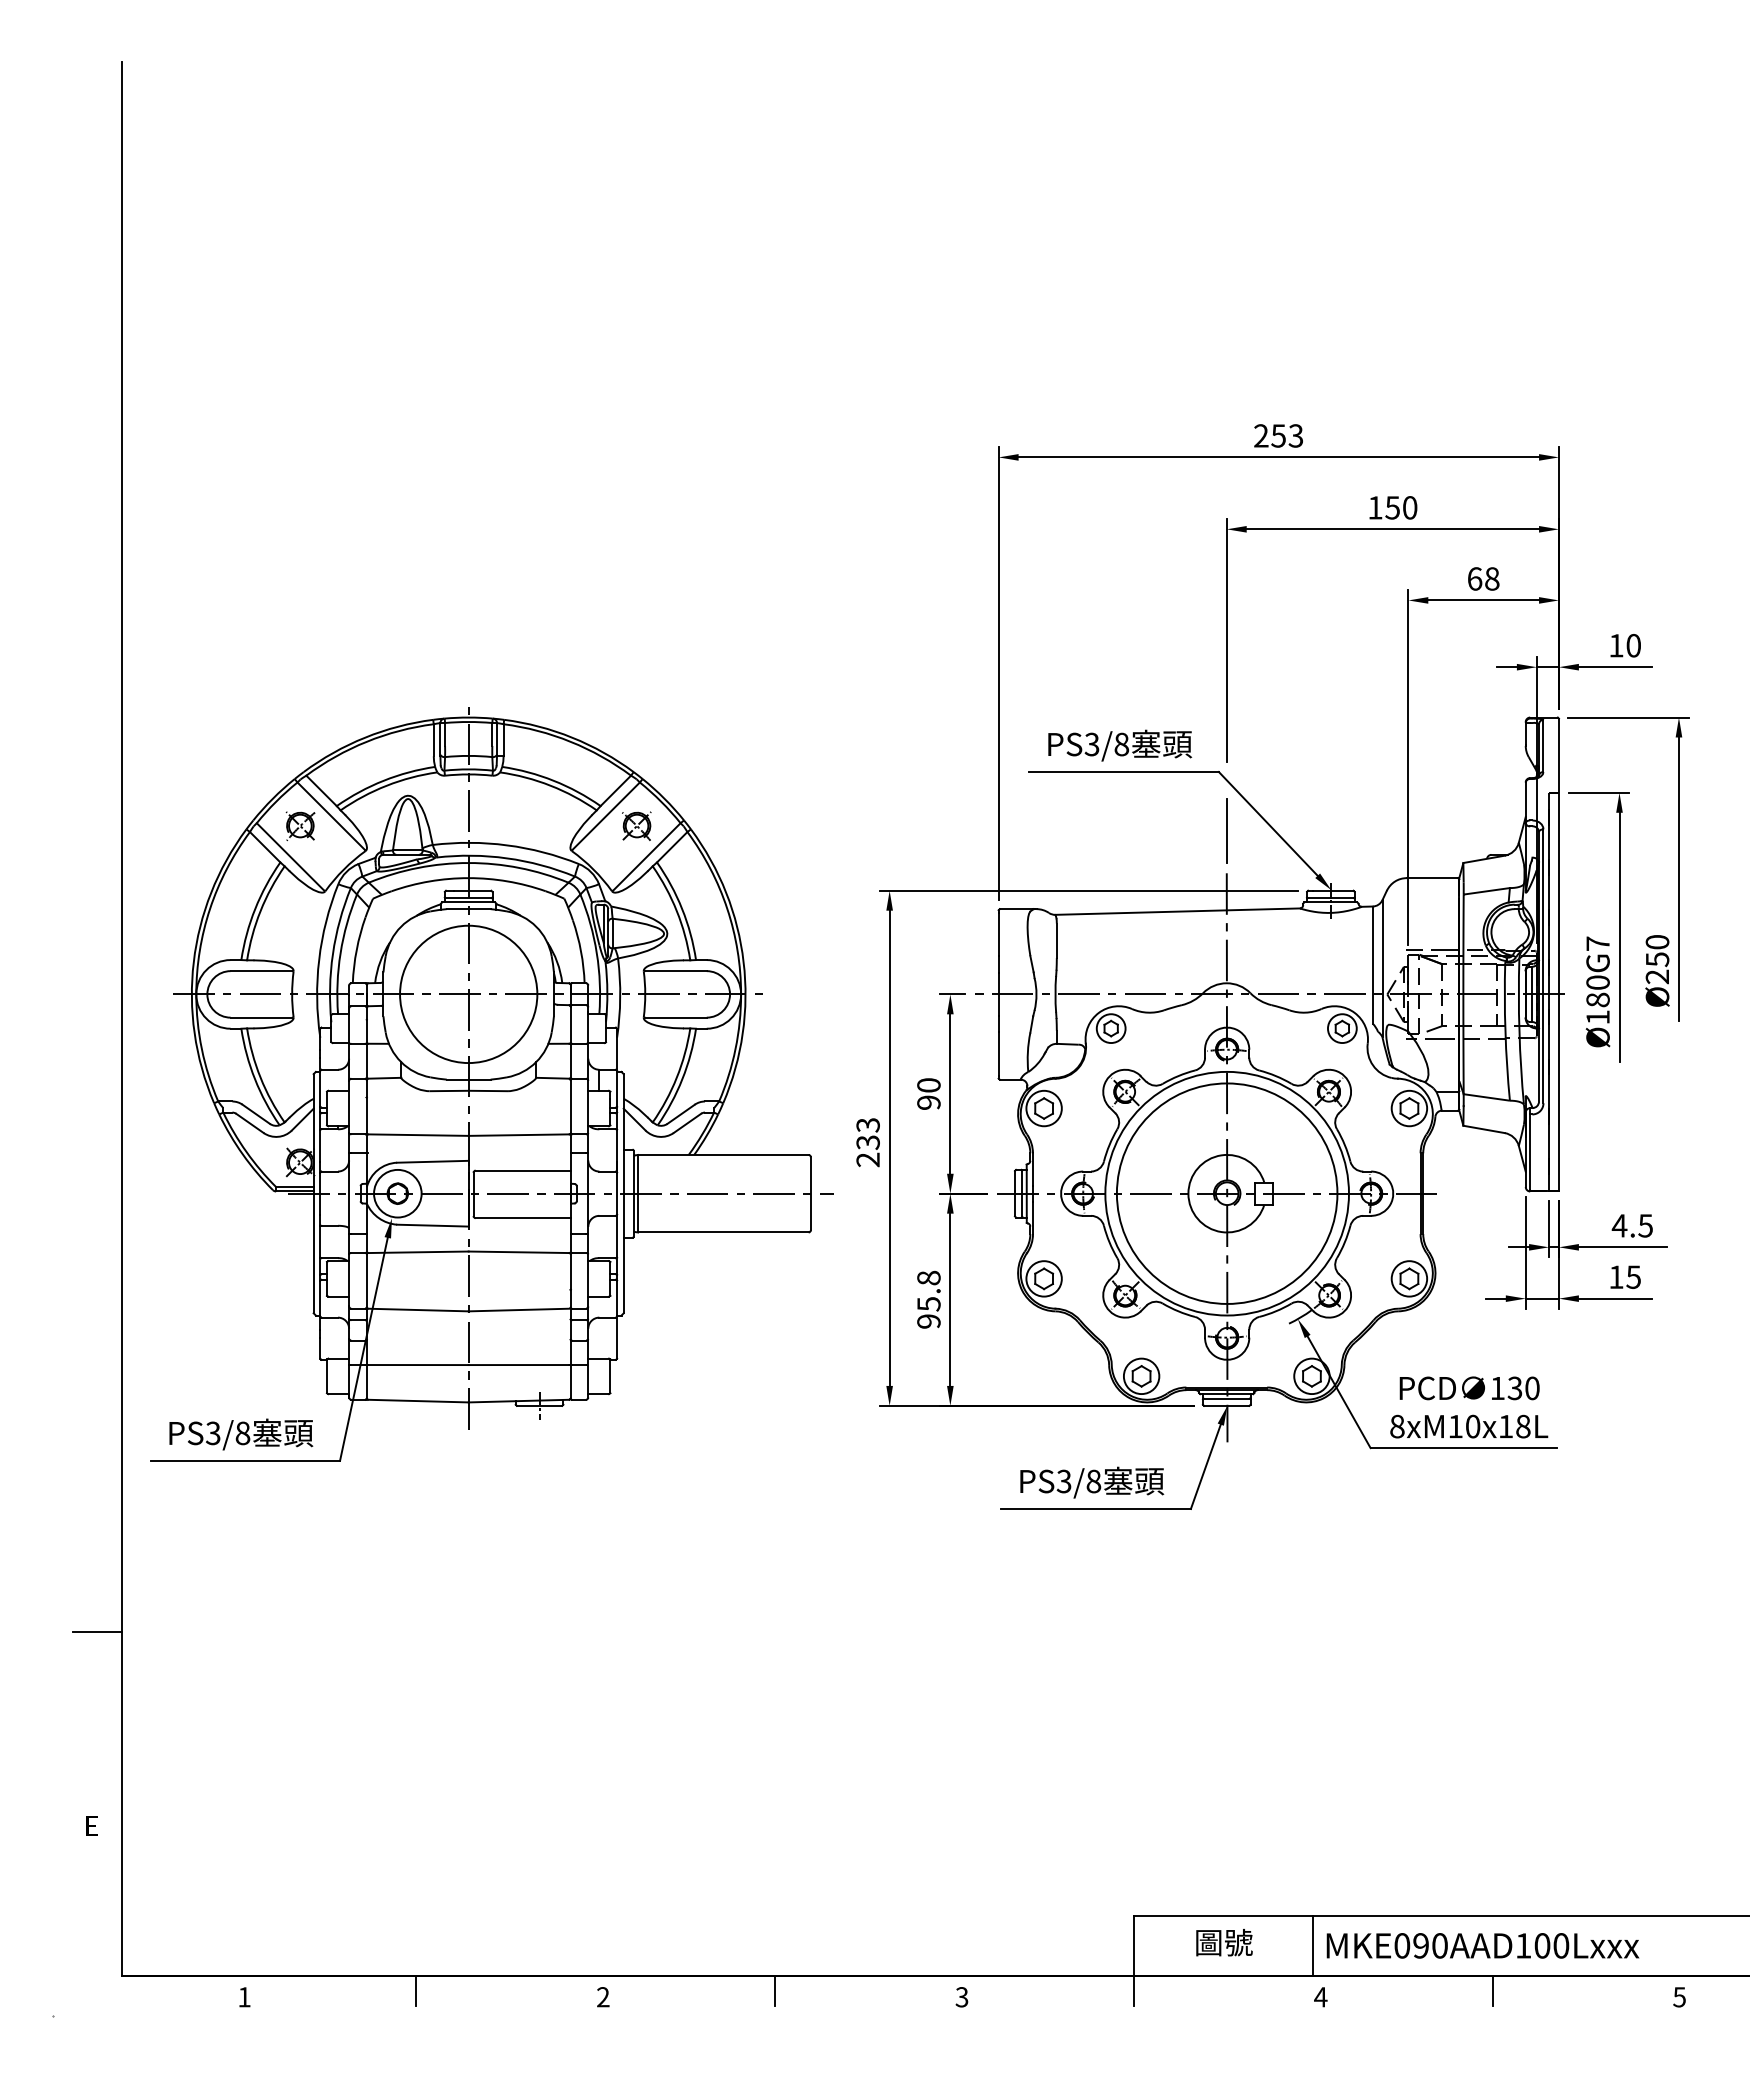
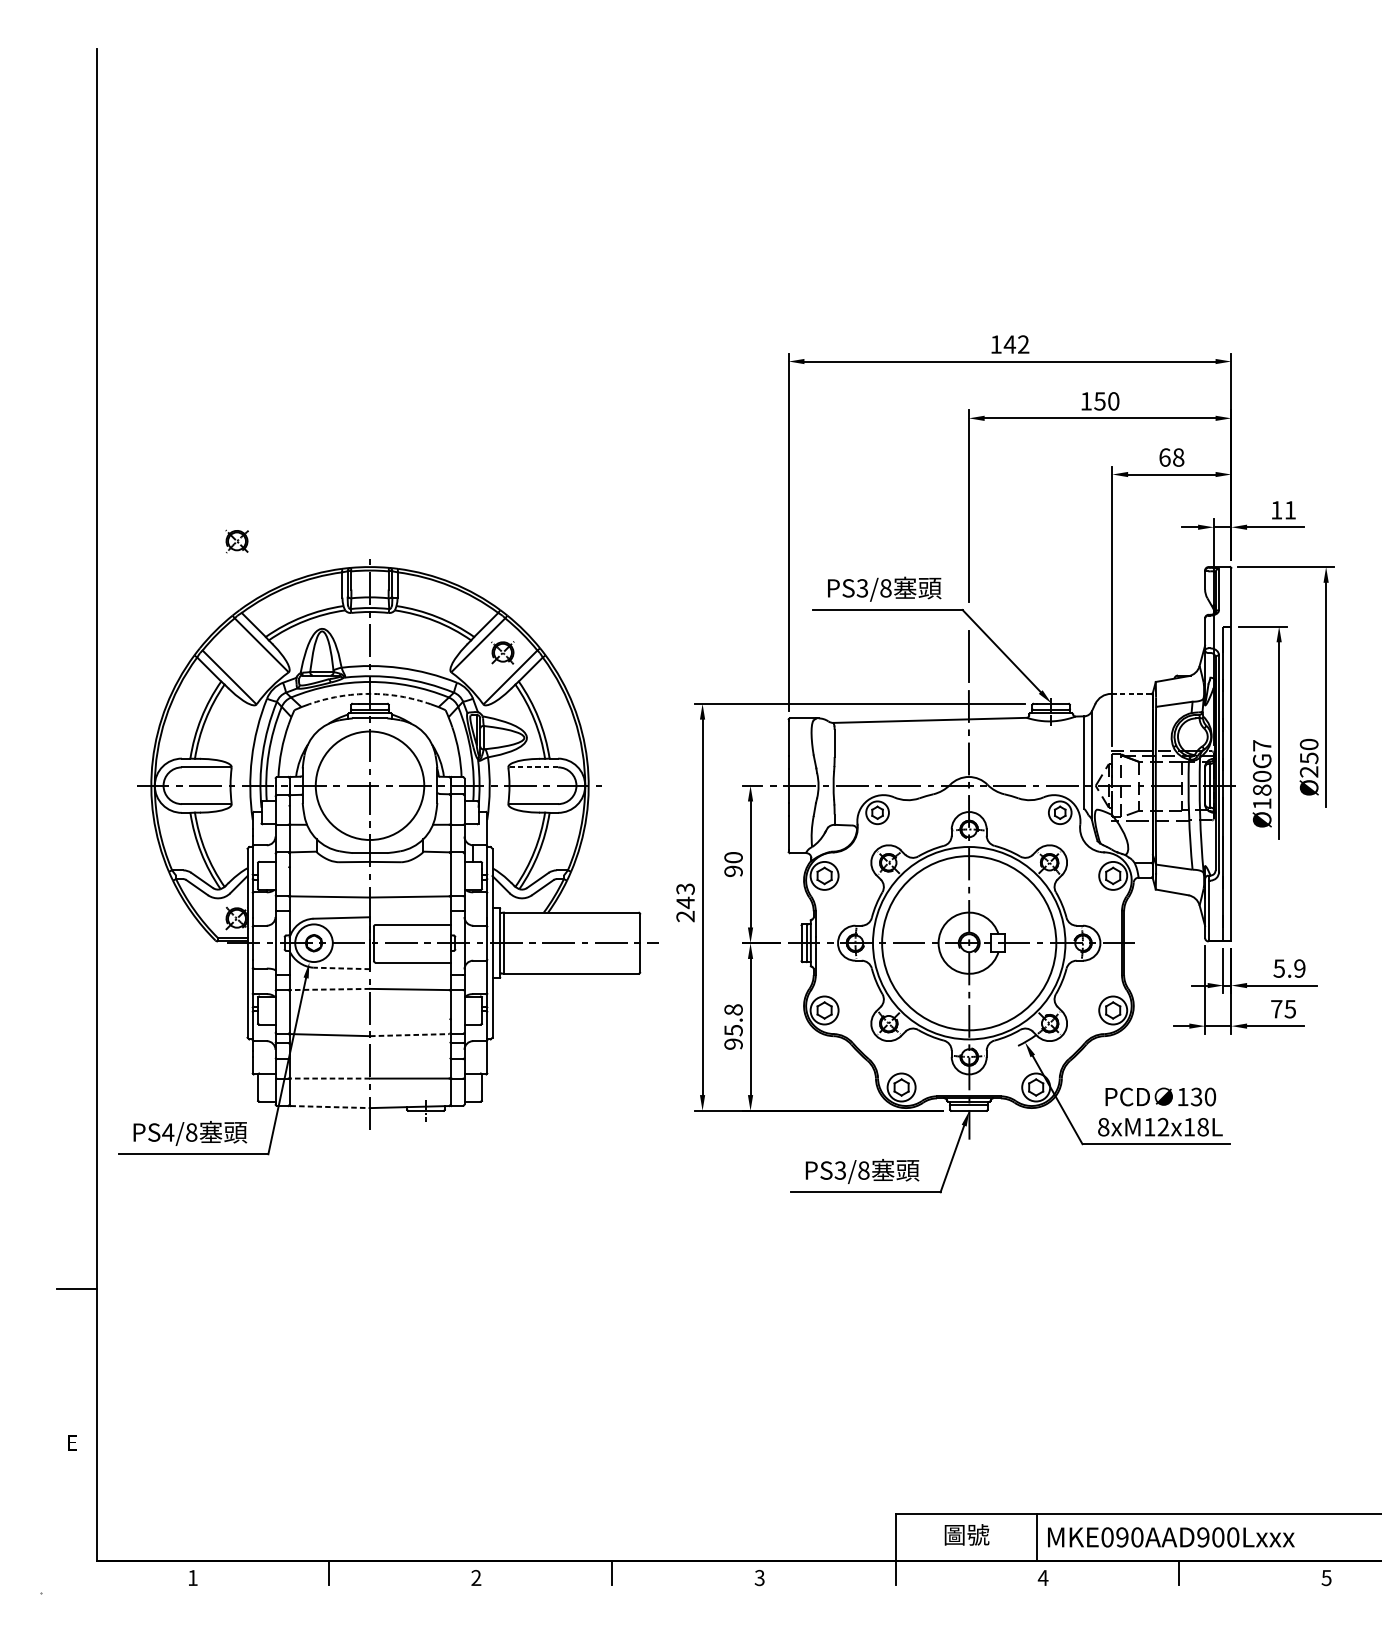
text: (1278, 435) -> (1009, 344), 253 -> 142
text: (1633, 645) -> (1290, 510), 10 -> 11
part: (300, 826) -> (237, 541), moved
arc: (468, 878) -> (369, 694), solid -> dashed
line: (1432, 878) -> (1131, 694), solid -> dashed
line: (676, 971) -> (534, 767), solid -> dashed
text: (867, 1142) -> (685, 902), 233 -> 243
line: (432, 1225) -> (341, 968), solid -> dashed
text: (1631, 1225) -> (1288, 968), 4.5 -> 5.9
line: (417, 1252) -> (329, 989), solid -> dashed
text: (1616, 1276) -> (1276, 1008), 15 -> 75
line: (519, 1310) -> (410, 1035), solid -> dashed
line: (417, 1365) -> (329, 1078), solid -> dashed
line: (418, 1401) -> (330, 1107), solid -> dashed
text: (1472, 1426) -> (1163, 1127), 8xM10x18L -> 8xM12x18L
text: (213, 1433) -> (168, 1132), PS3/8 -> PS4/8
text: (1523, 1945) -> (1203, 1537), MKE090AAD100Lxxx -> MKE090AAD900Lxxx

